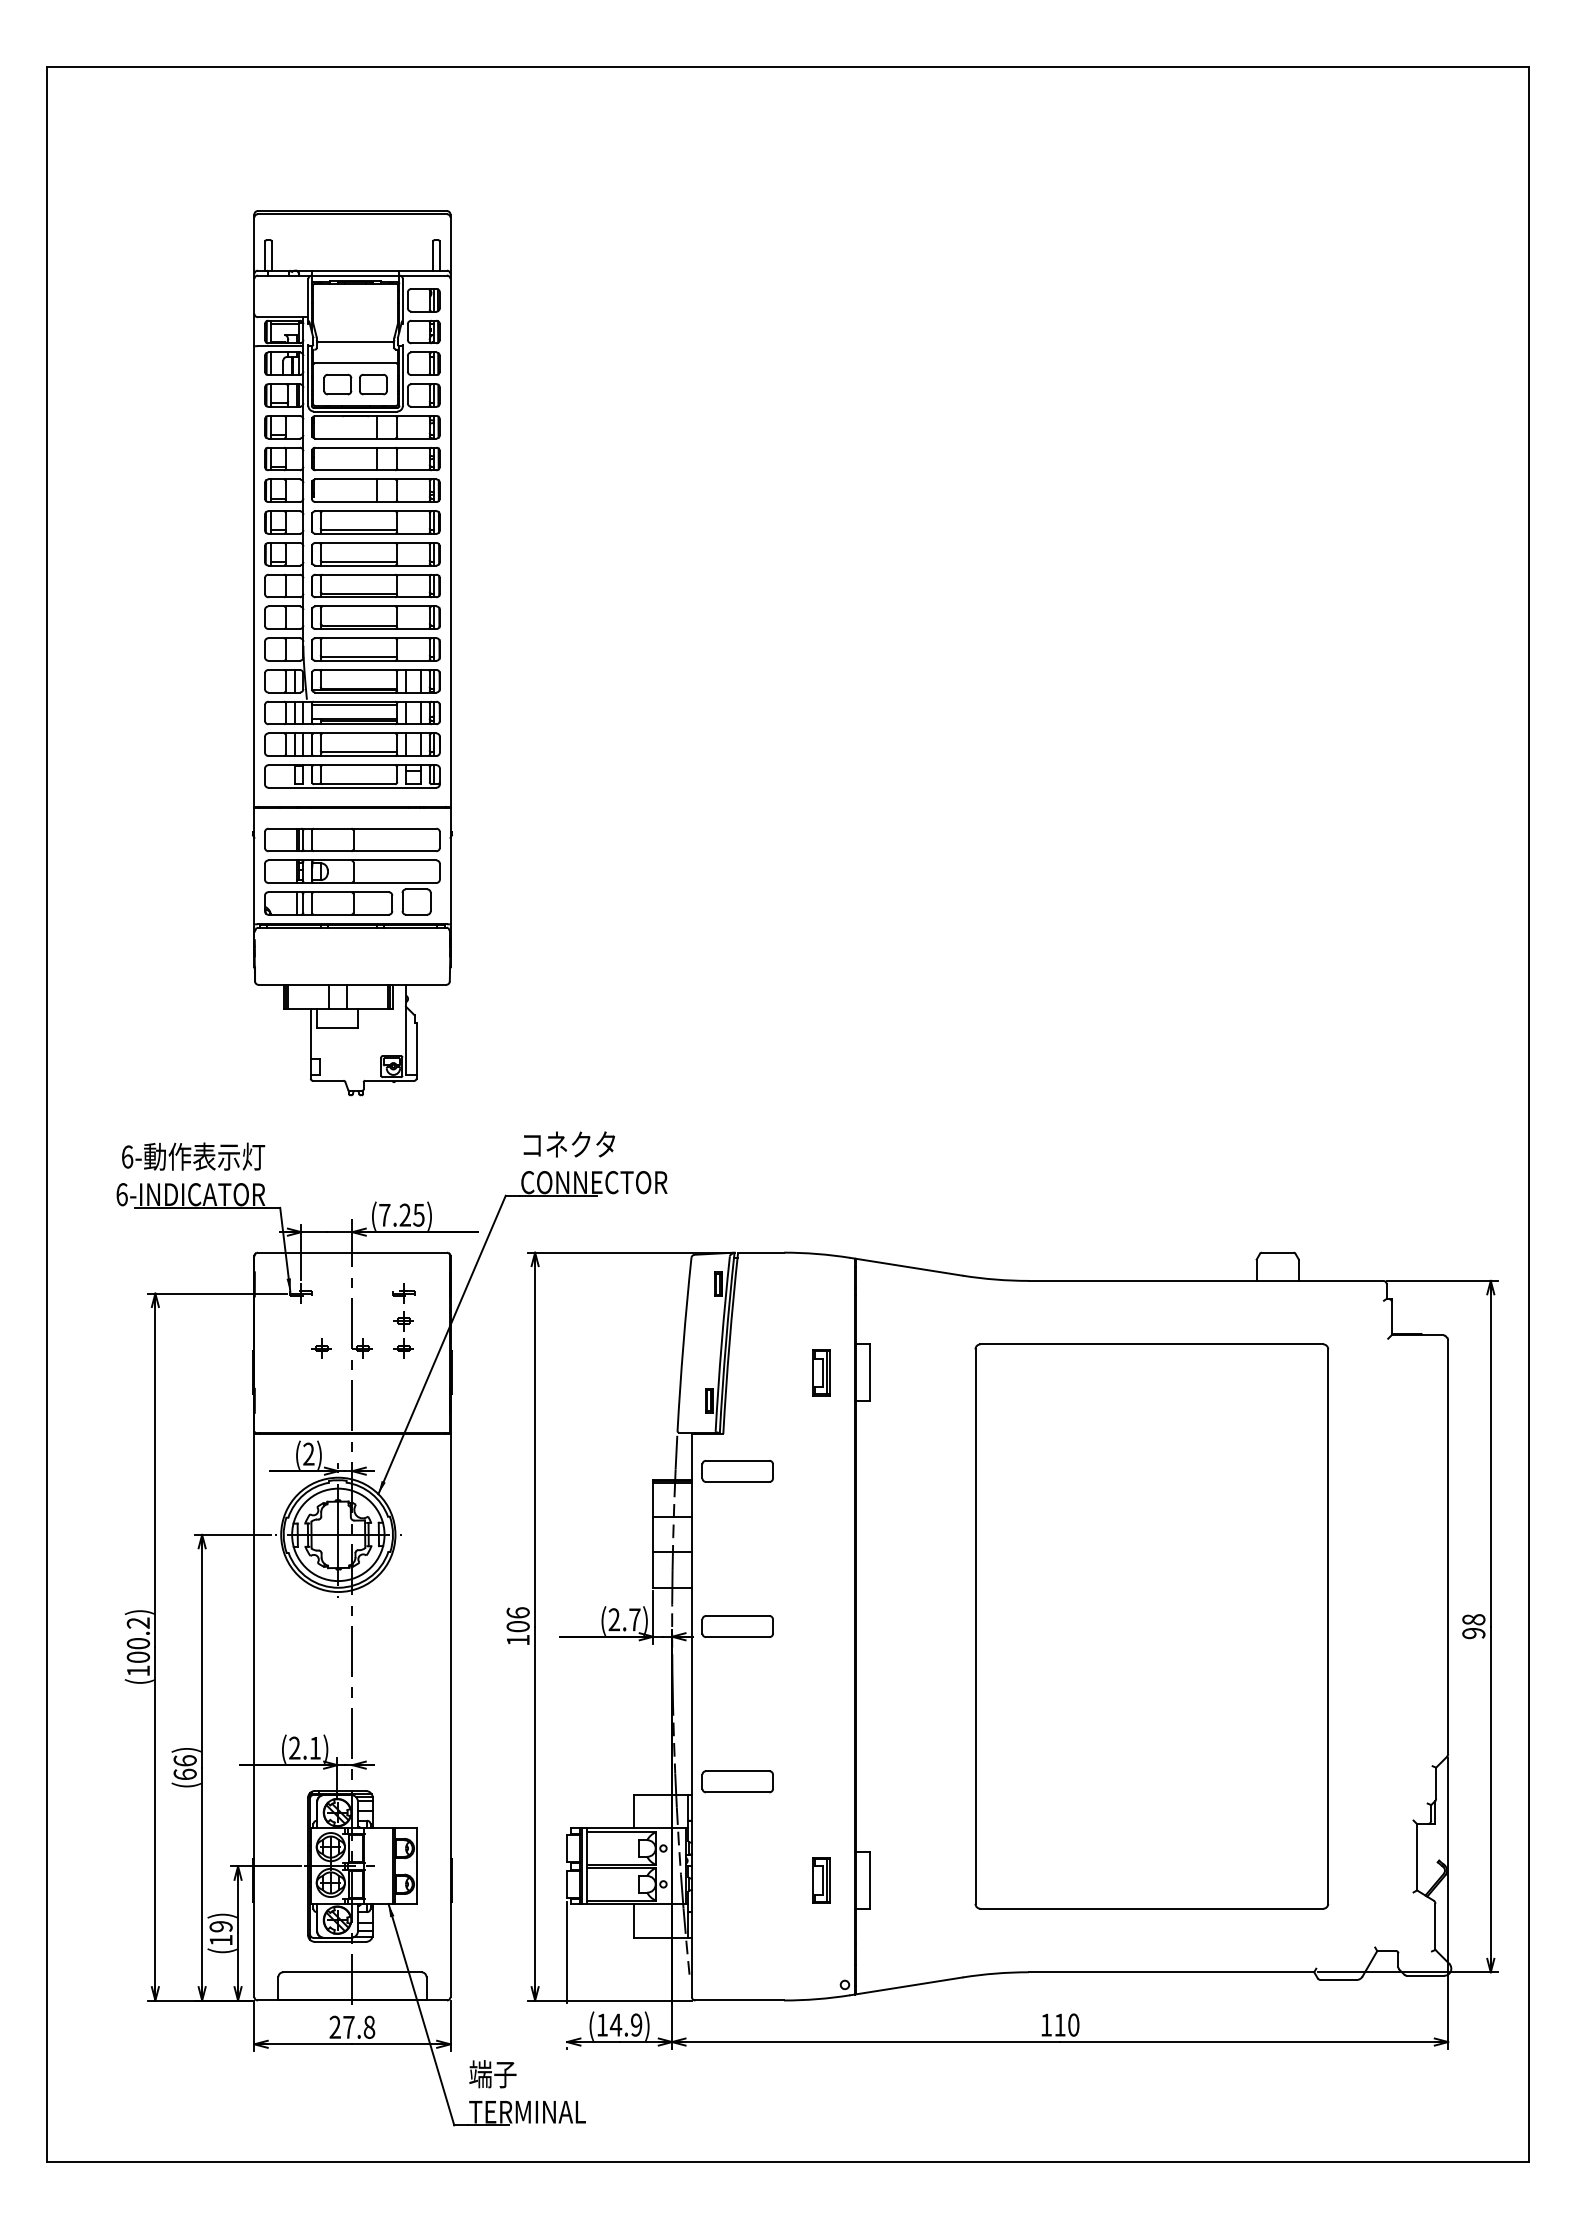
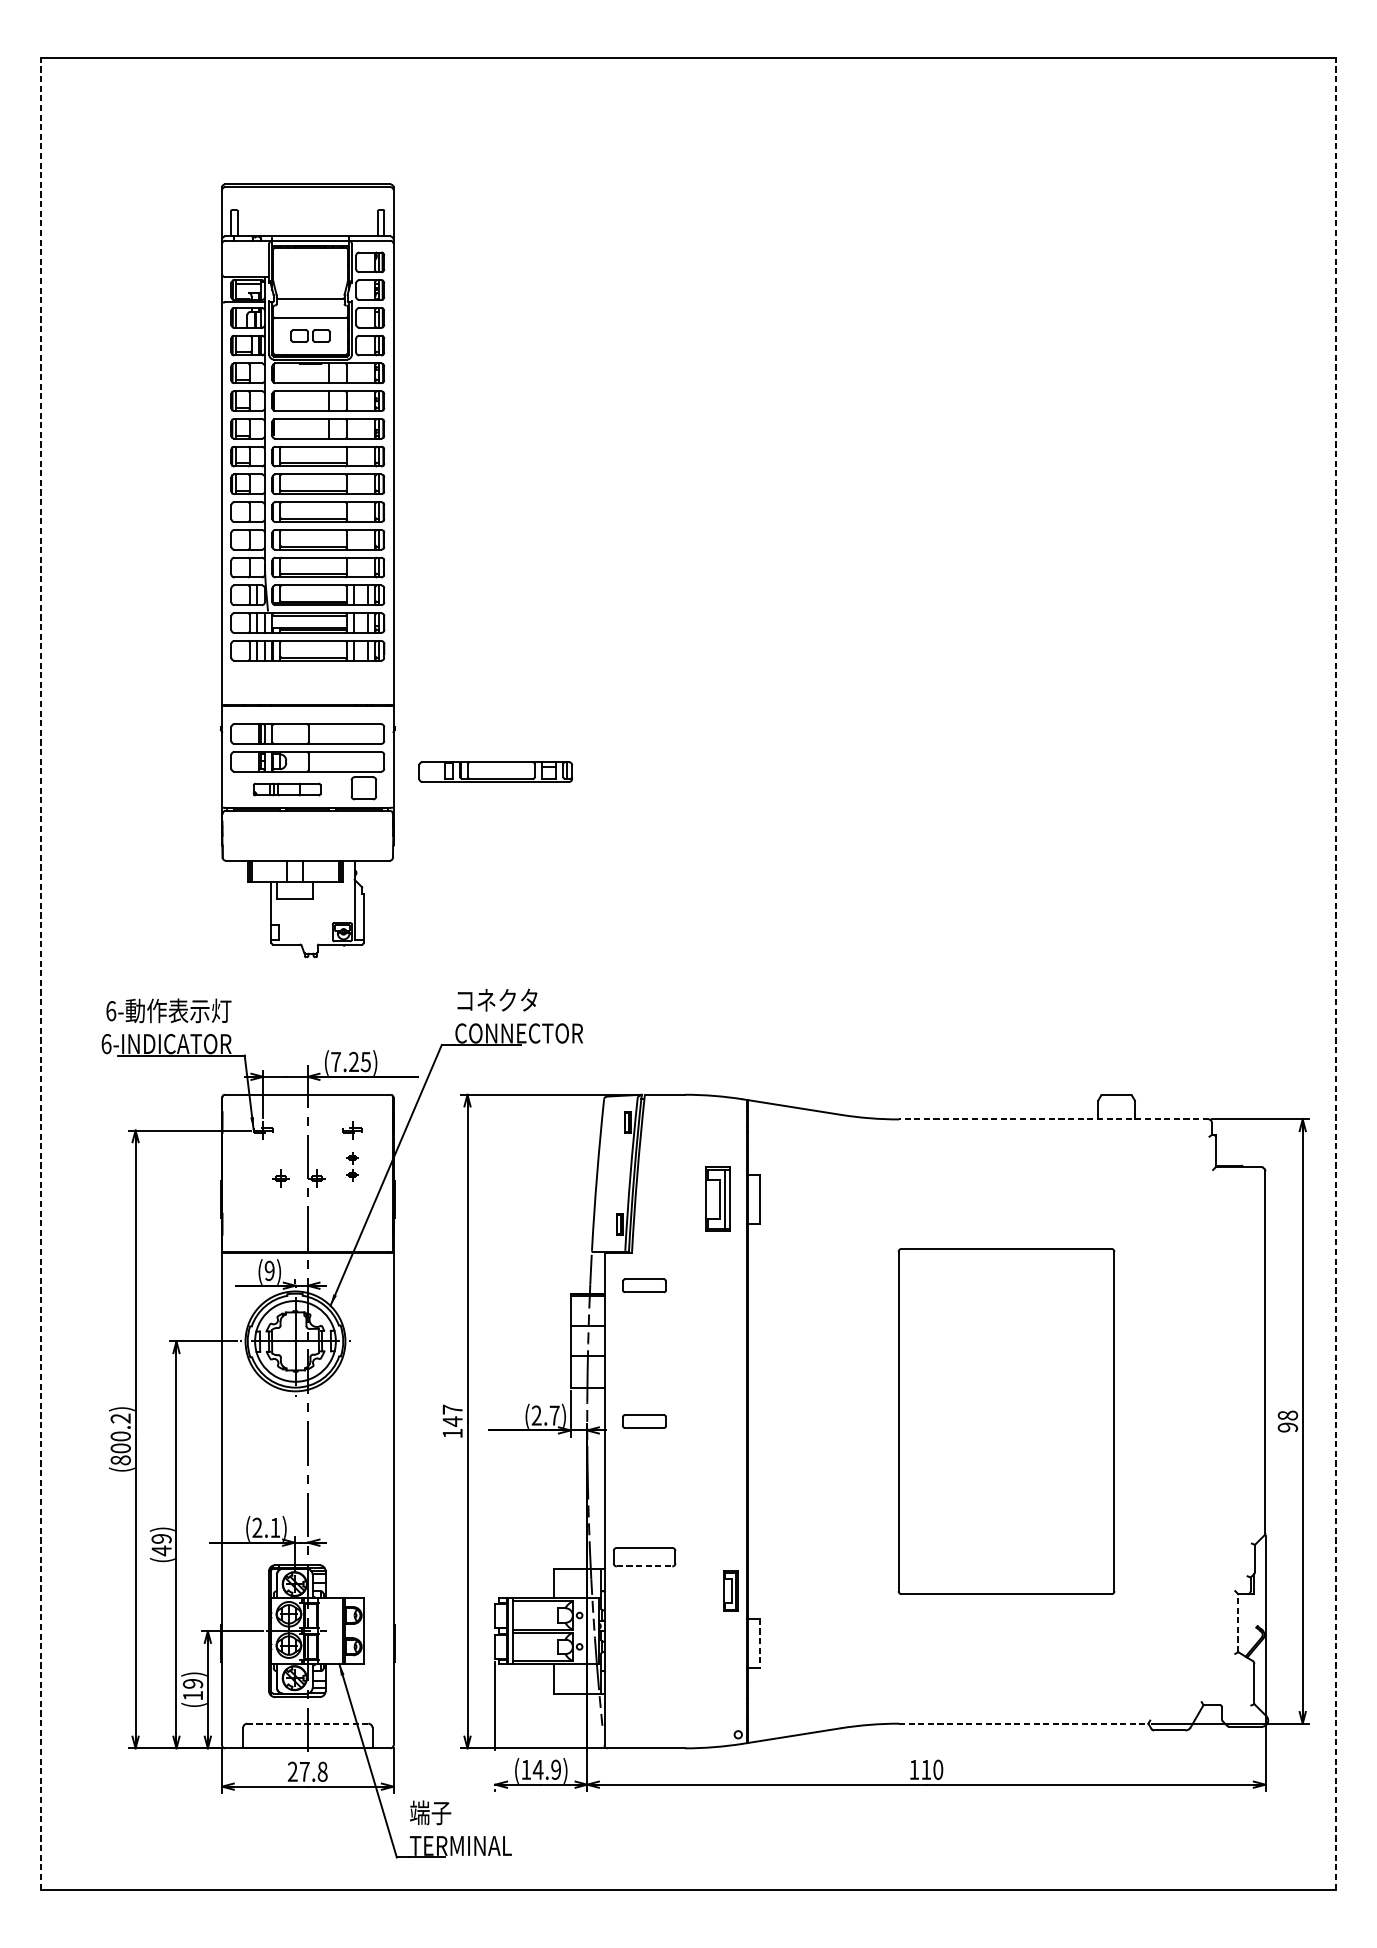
part: (355, 384) -> (310, 335), size x0.7
part: (352, 776) -> (495, 772), moved
part: (328, 903) -> (286, 789), size x0.6
line: (47, 1114) -> (41, 974), solid -> dashed
line: (1528, 1114) -> (1335, 974), solid -> dashed
line: (1205, 1280) -> (1053, 1119), solid -> dashed
part: (403, 1334) -> (352, 1166), size x0.7
part: (821, 1372) -> (717, 1199), size x1.6
text: (308, 1454) -> (269, 1271), (2) -> (9)
part: (737, 1470) -> (644, 1285), size x0.7
text: (517, 1619) -> (452, 1415), 106 -> 147
part: (737, 1626) -> (644, 1421), size x0.7
part: (1151, 1626) -> (1006, 1421), size x0.7
text: (138, 1670) -> (120, 1459), (100.2) -> (800.2)
text: (184, 1767) -> (161, 1544), (66) -> (49)
line: (737, 1792) -> (644, 1566), solid -> dashed
line: (1417, 1856) -> (1238, 1622), solid -> dashed
part: (821, 1880) -> (730, 1591), moved
line: (869, 1881) -> (759, 1644), solid -> dashed
line: (351, 1972) -> (306, 1723), solid -> dashed
line: (1171, 1972) -> (1023, 1723), solid -> dashed

